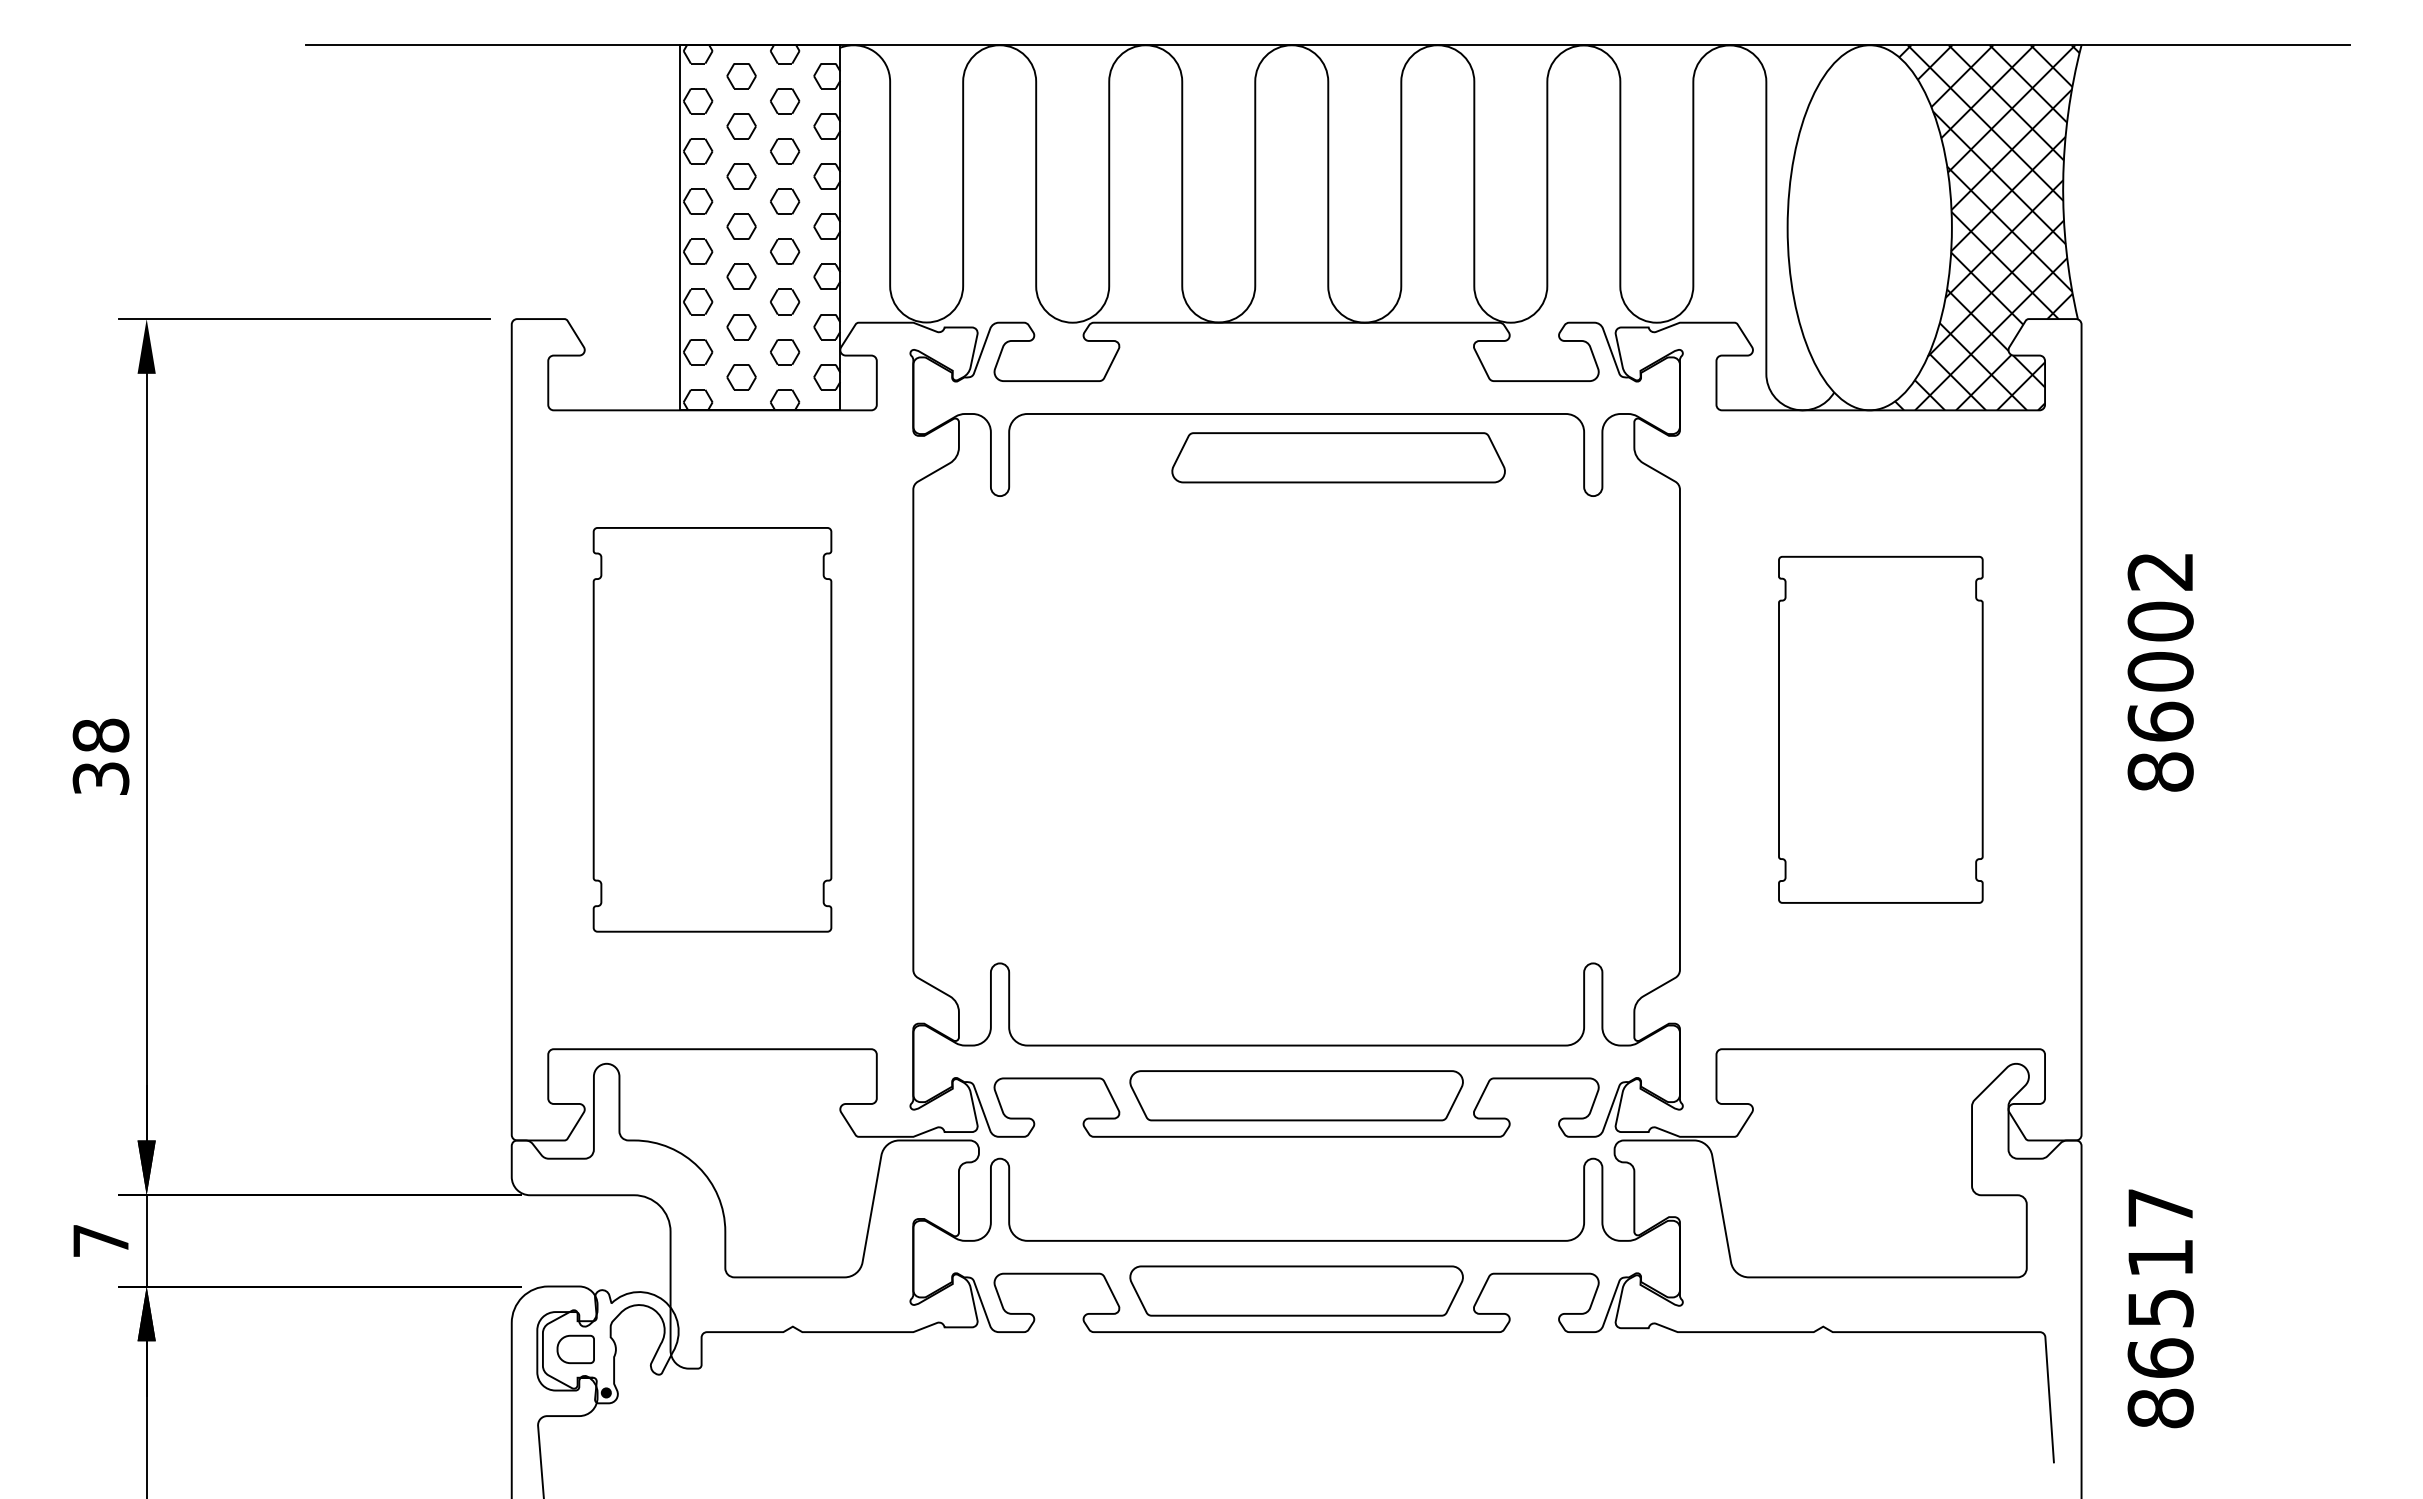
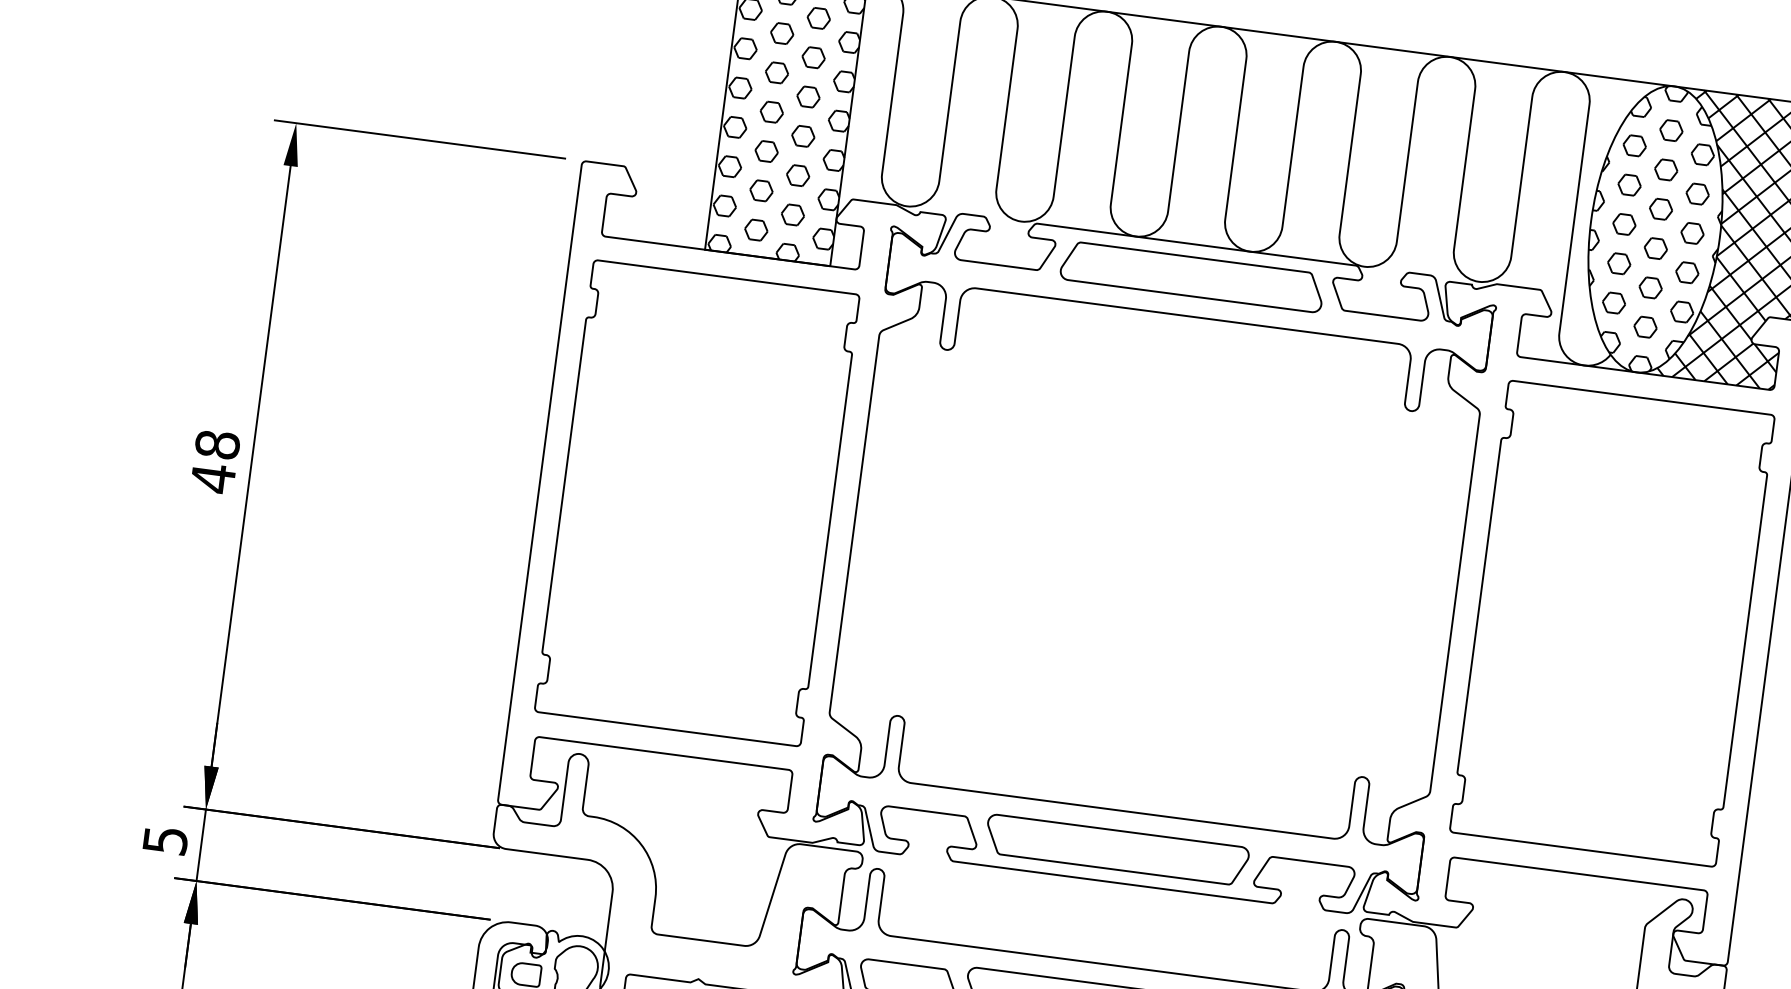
hatch: (1869, 227) -> (1655, 229), added
curve: (1338, 433) -> (1194, 257), moved
part: (712, 729) -> (697, 503), size x1.43
part: (1880, 729) -> (1612, 623), size x1.67
text: (100, 778) -> (212, 478), 38 -> 48
text: (101, 1241) -> (165, 841), 7 -> 5

